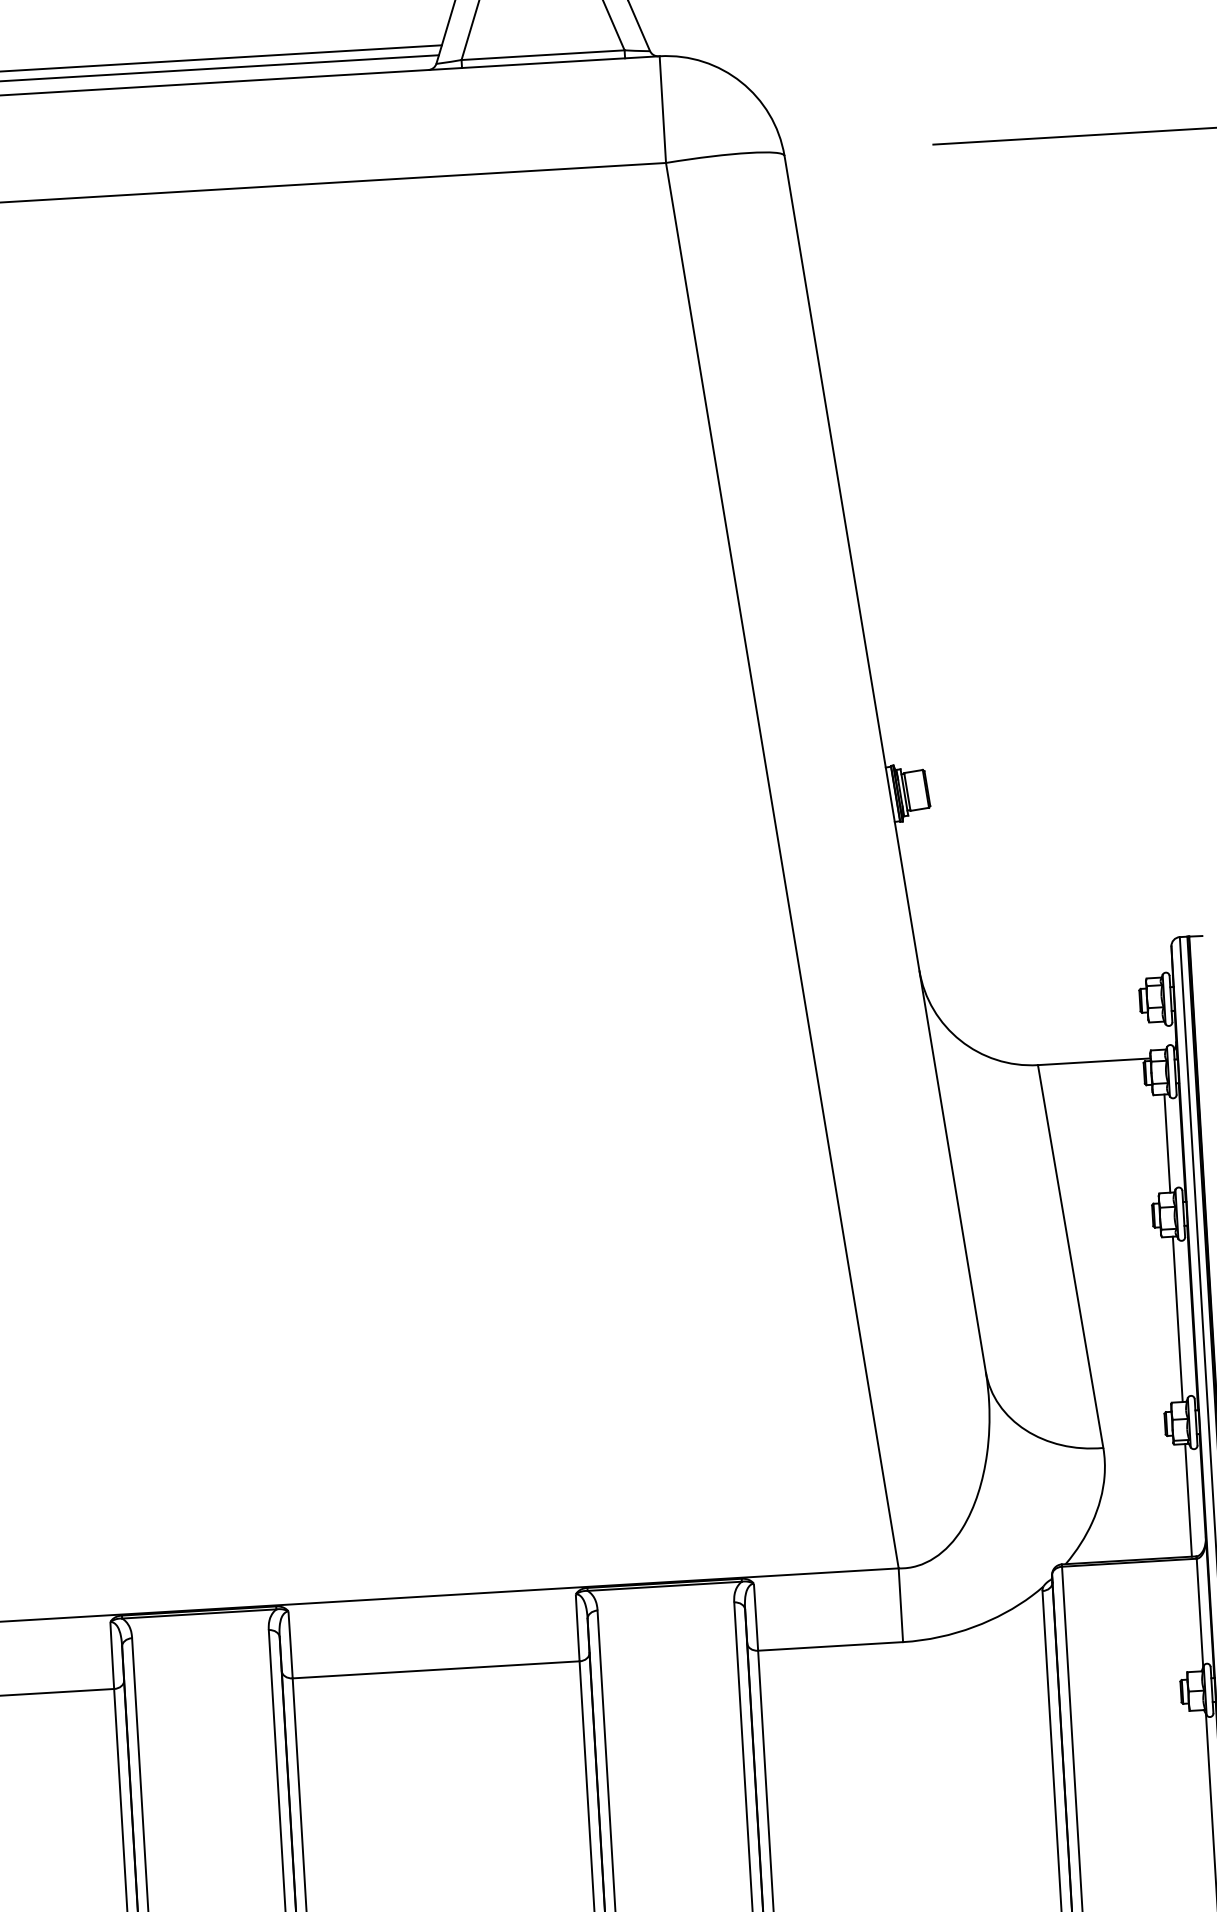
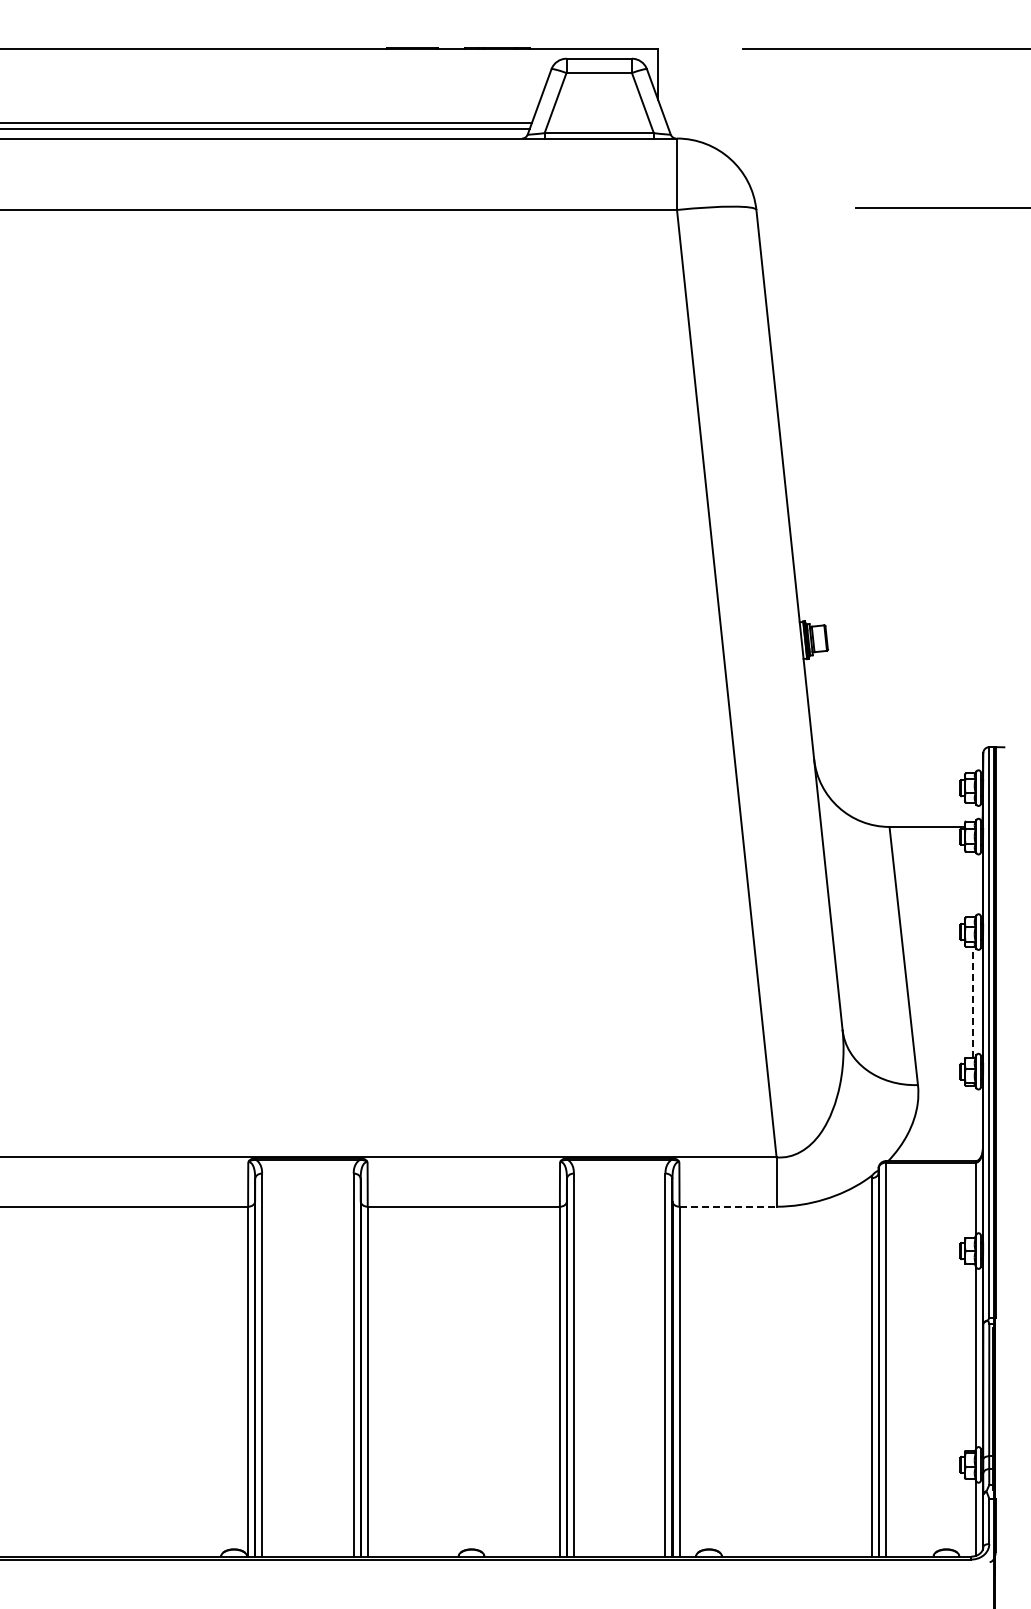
line: (1166, 1143) -> (972, 884), removed
line: (1177, 1318) -> (972, 1001), solid -> dashed
line: (1188, 1500) -> (972, 1123), removed
line: (831, 1646) -> (728, 1206), solid -> dashed

